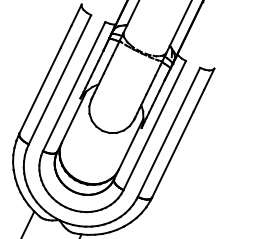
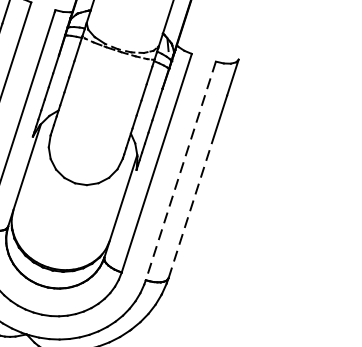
line: (168, 132) -> (180, 171), solid -> dashed
line: (172, 154) -> (191, 205), solid -> dashed

